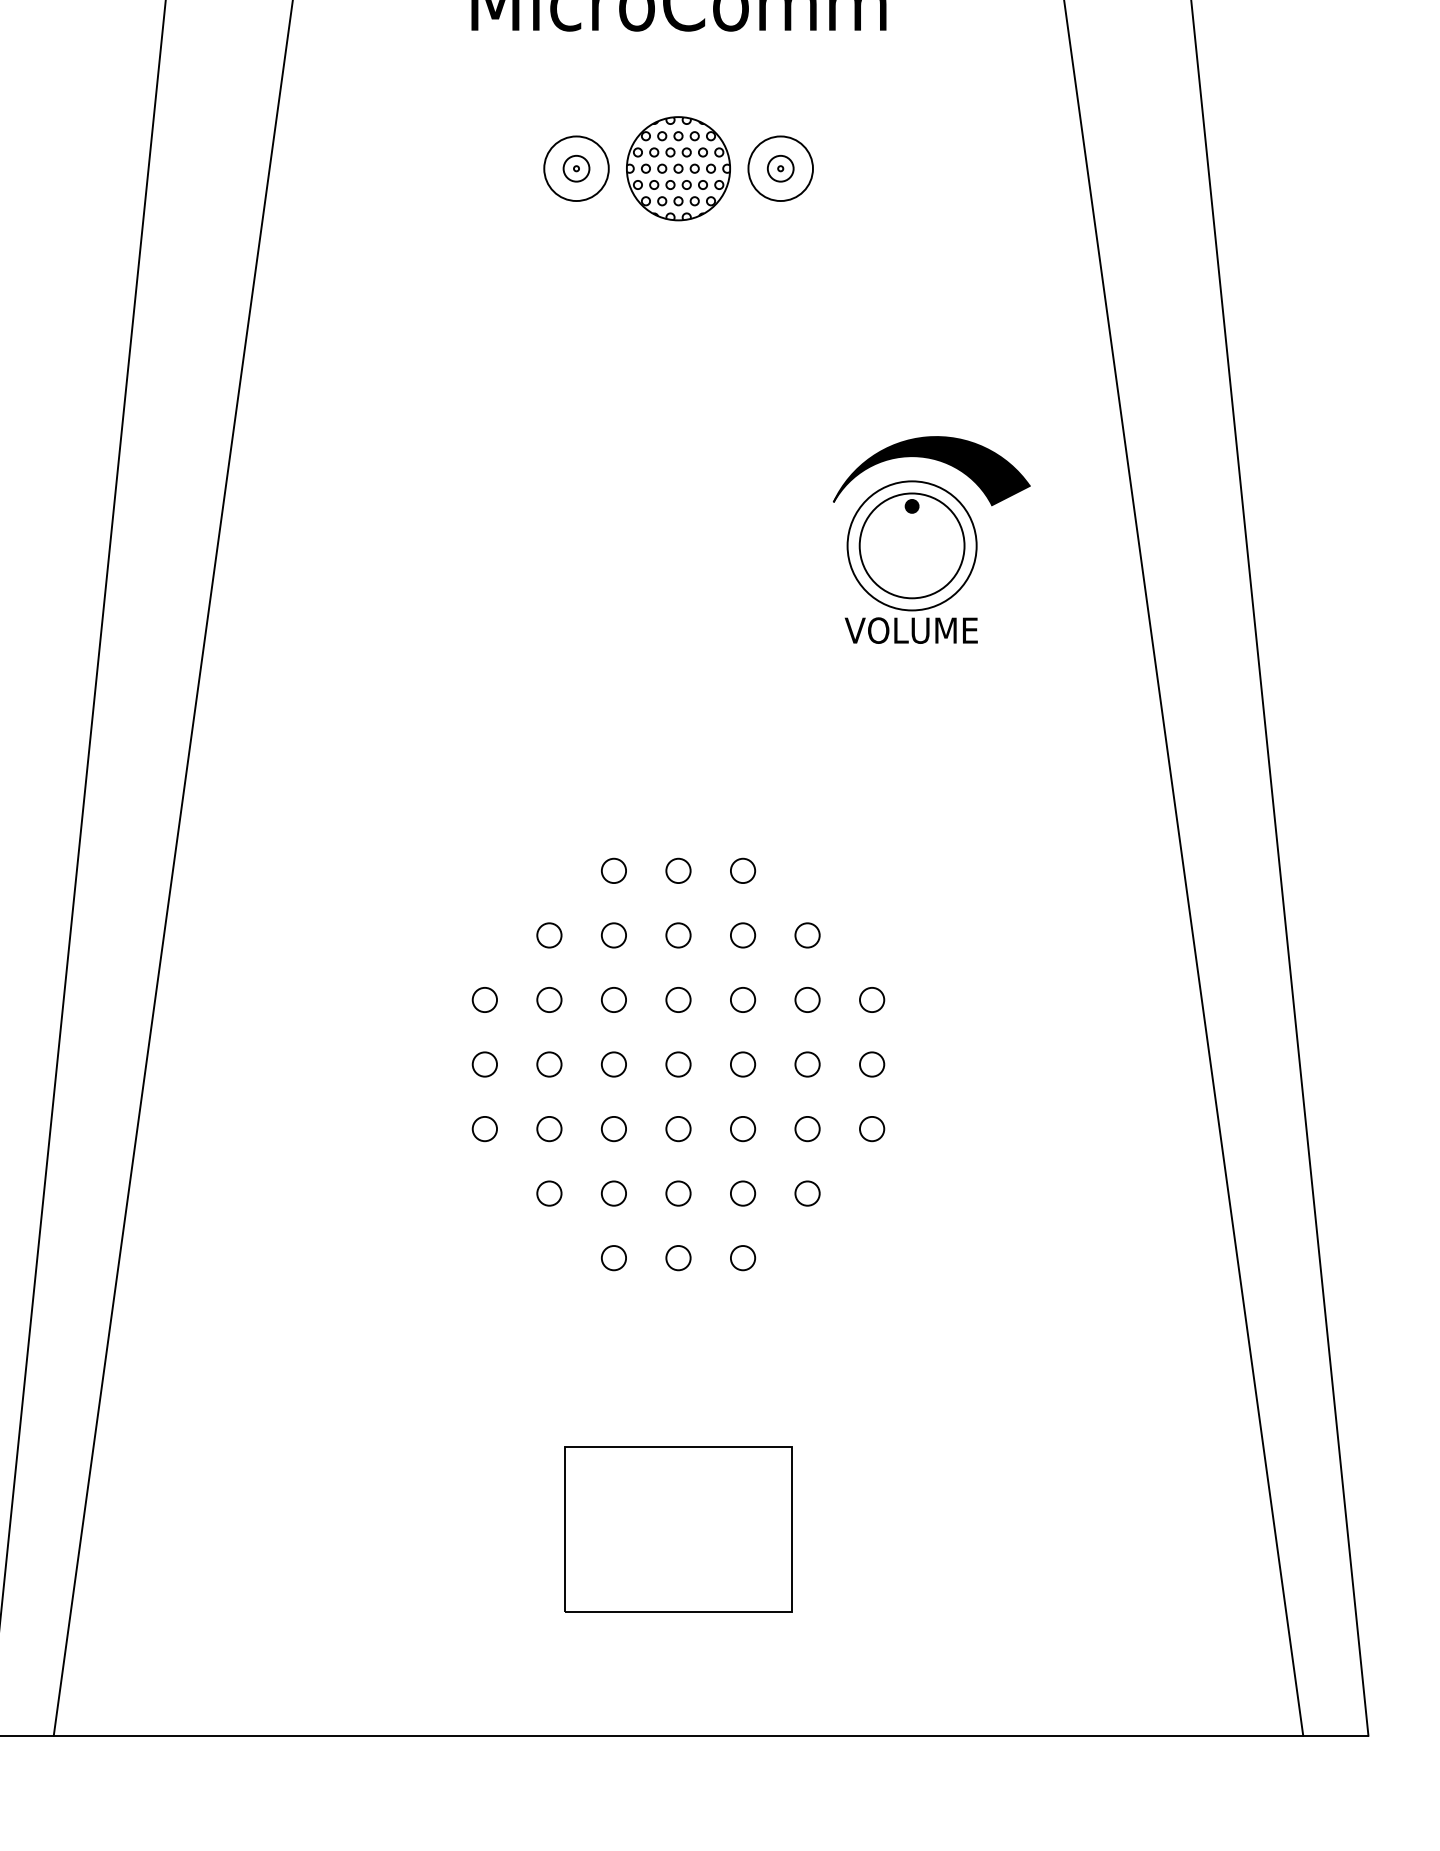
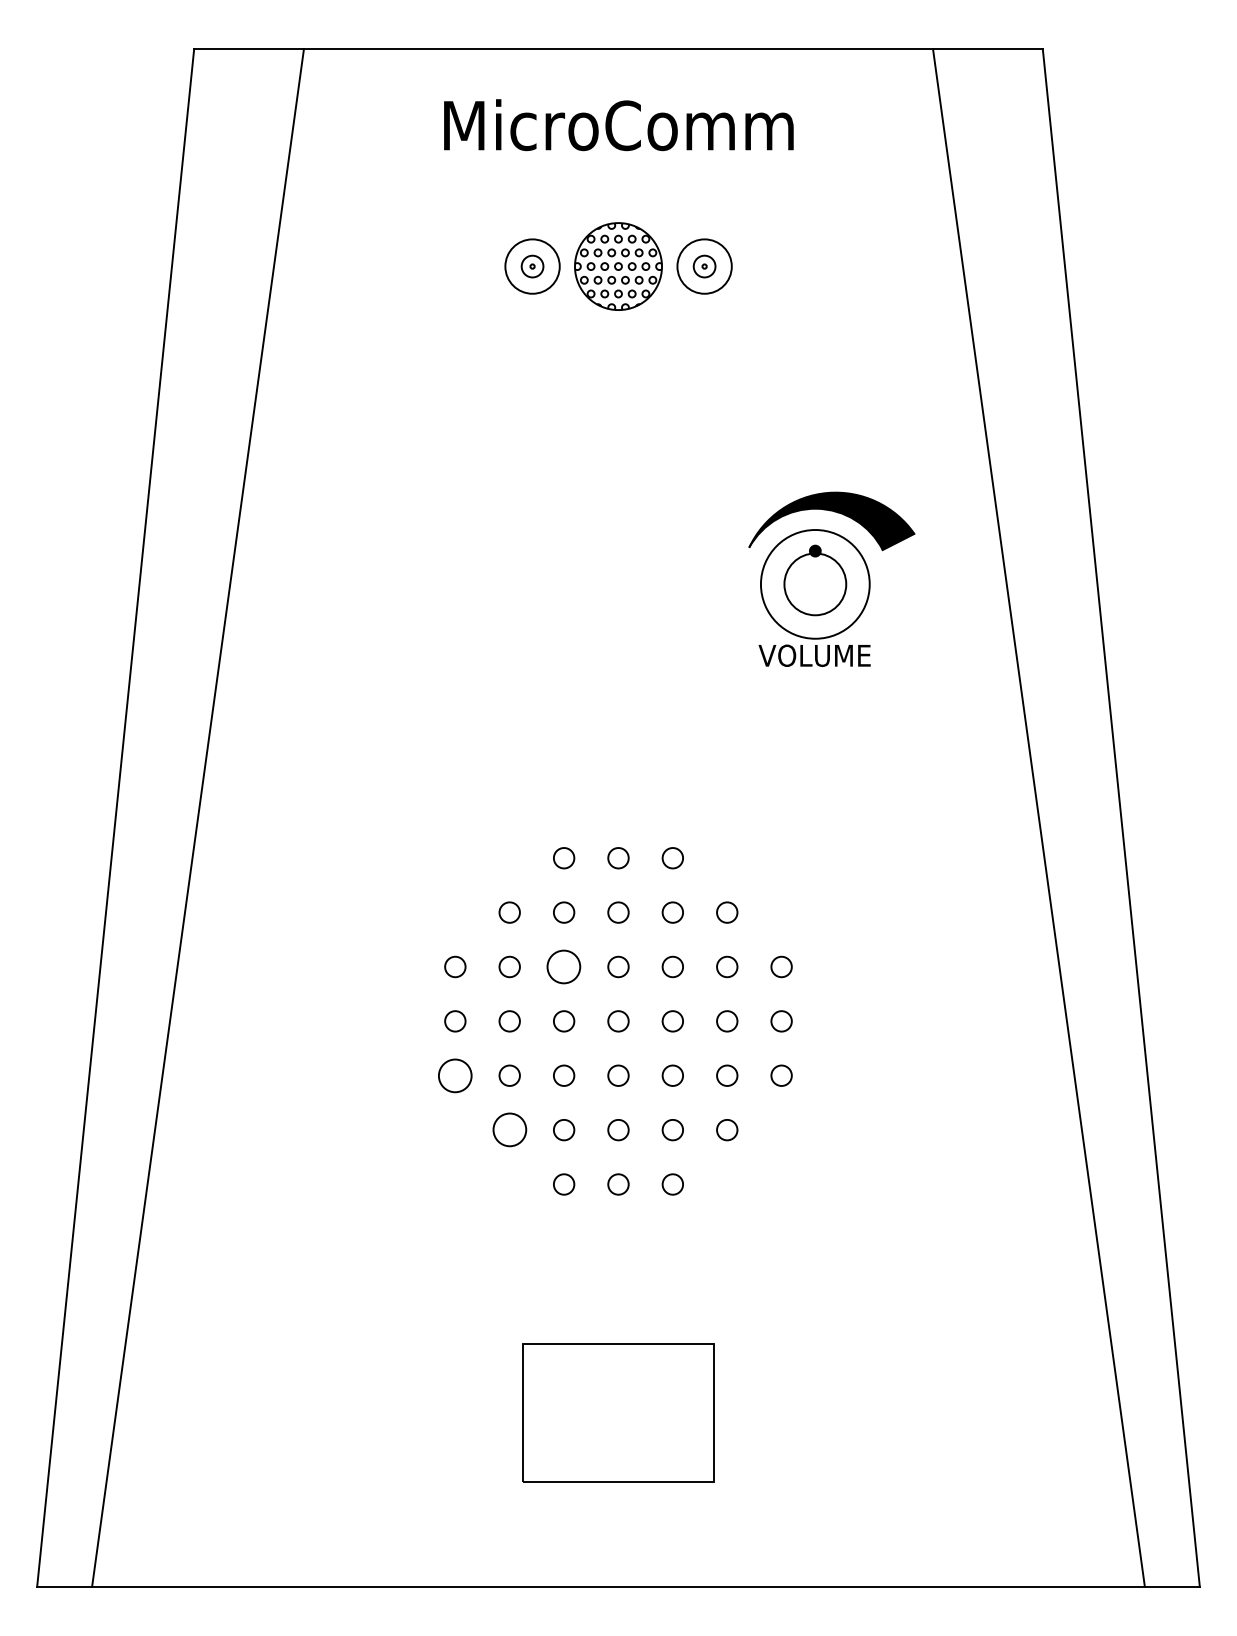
circle: (912, 546) -> (815, 584), size x0.7
circle: (614, 999) -> (564, 966), size x1.6
circle: (485, 1128) -> (455, 1075), size x1.6
circle: (549, 1194) -> (509, 1130), size x1.6

